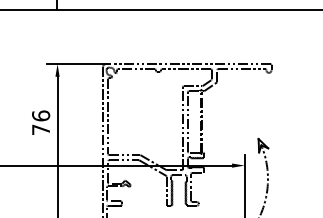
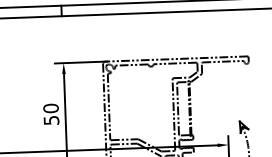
text: (41, 122) -> (51, 114), 76 -> 50

